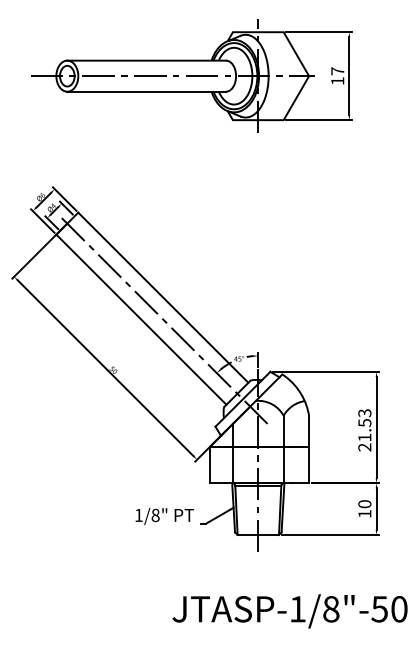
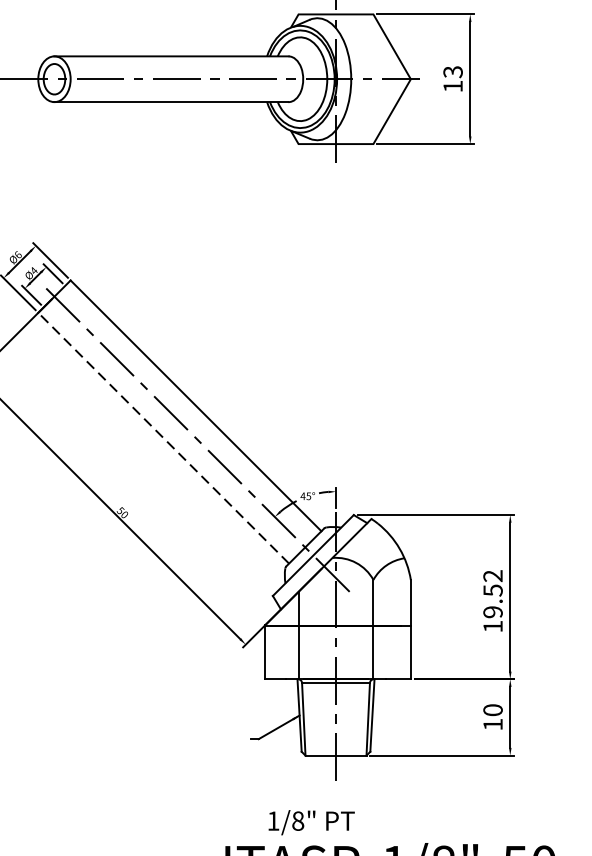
text: (337, 71) -> (452, 72), 17 -> 13
line: (141, 319) -> (163, 437), solid -> dashed
text: (364, 430) -> (492, 601), 21.53 -> 19.52
text: (164, 516) -> (311, 822), moved

